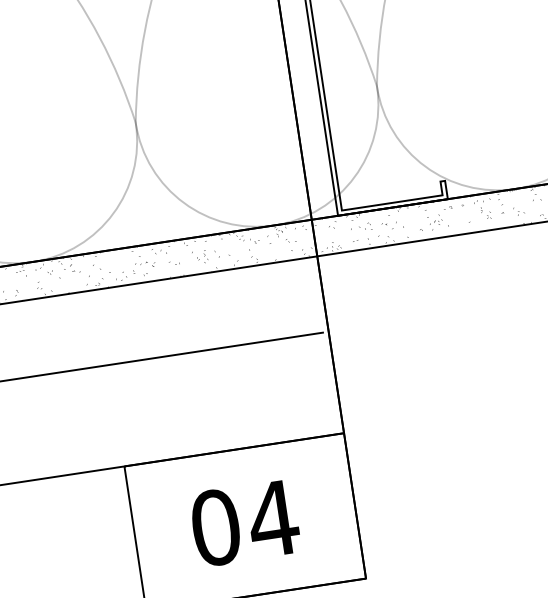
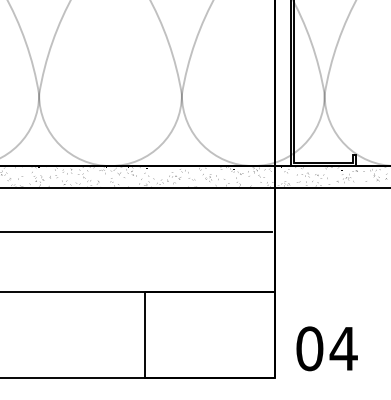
text: (243, 522) -> (326, 348), moved

